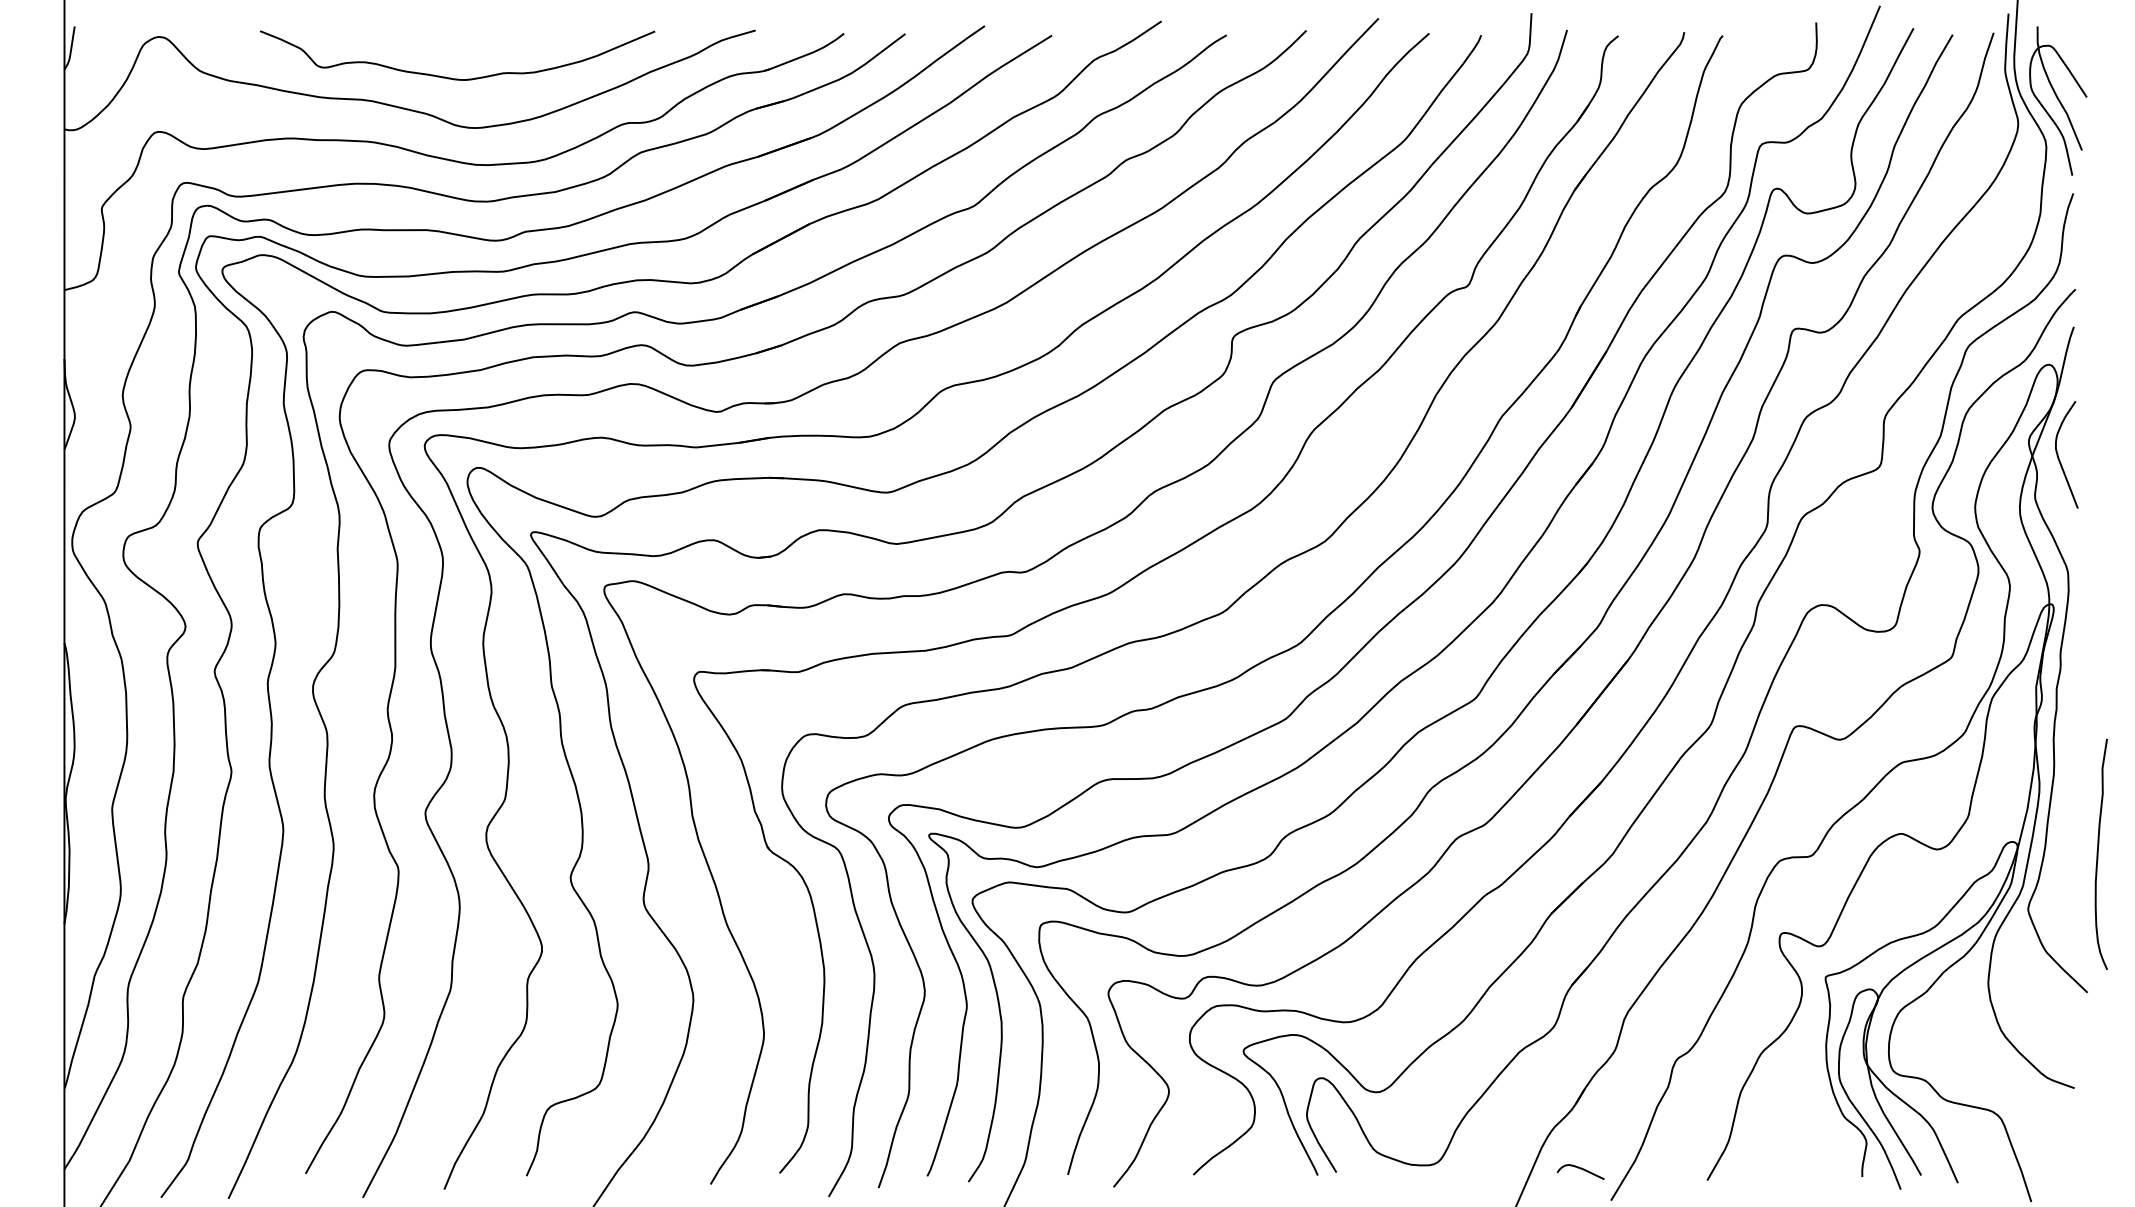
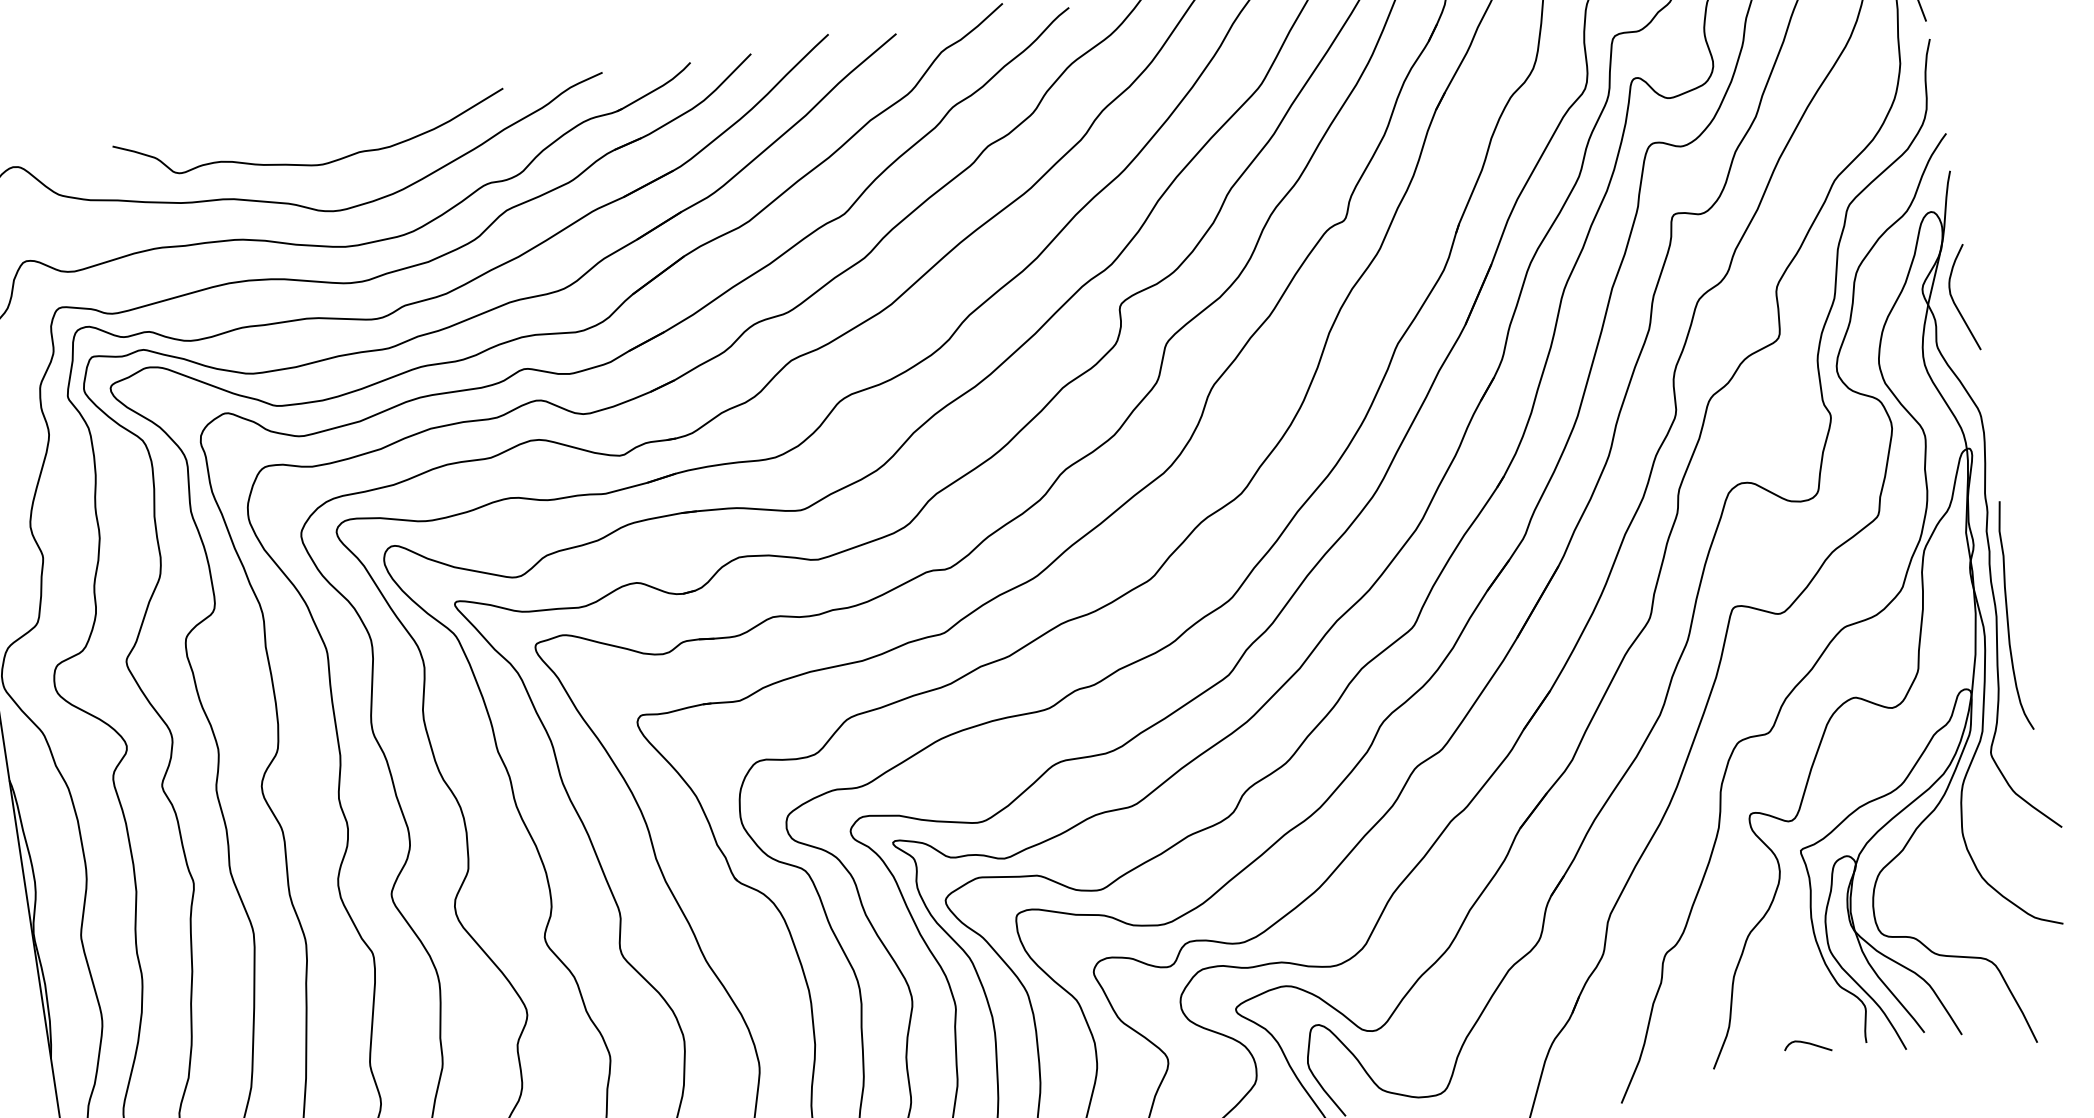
curve: (2098, 854) -> (2008, 616), moved
curve: (1580, 1169) -> (1807, 1044), moved

